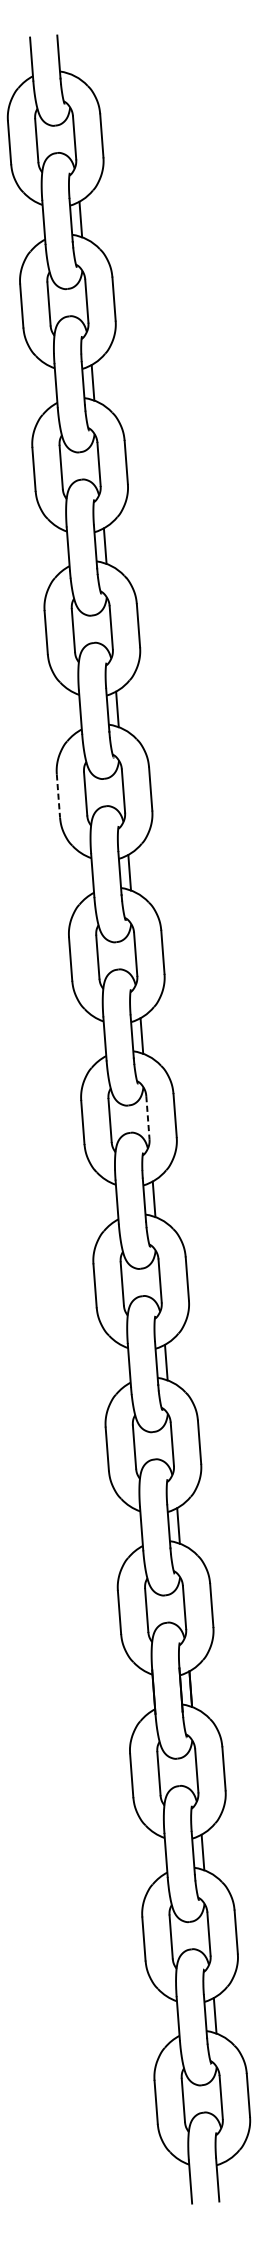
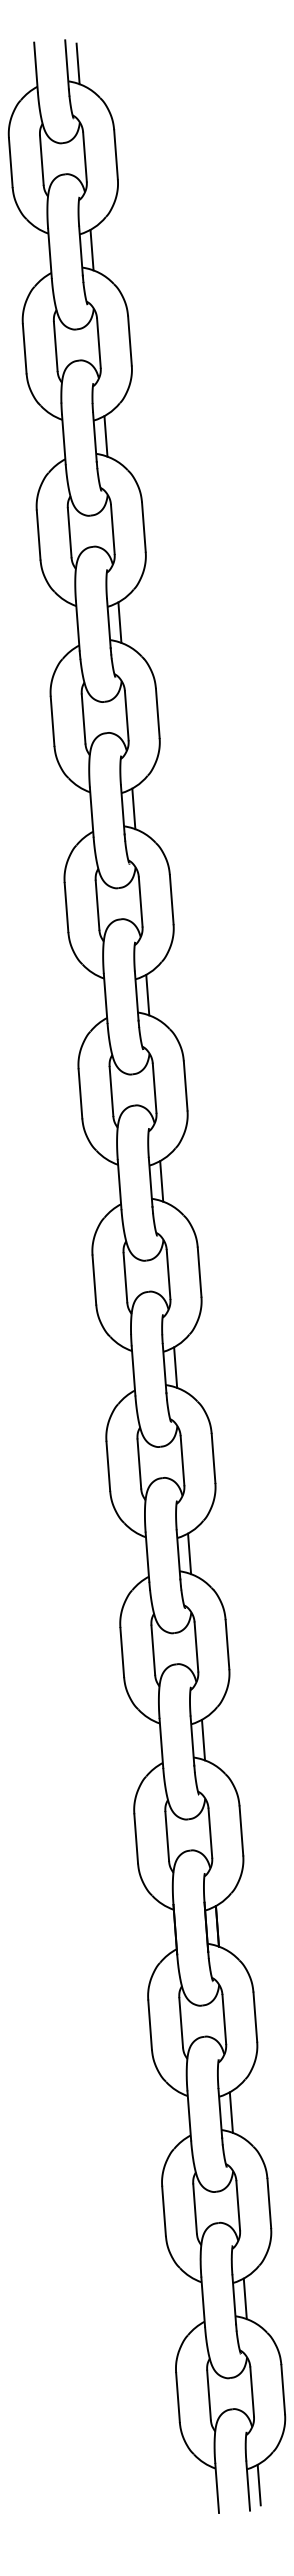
line: (68, 55) -> (77, 63), added
line: (58, 795) -> (66, 907), dashed -> solid
line: (147, 1117) -> (168, 1274), dashed -> solid
line: (226, 2178) -> (258, 2484), added

